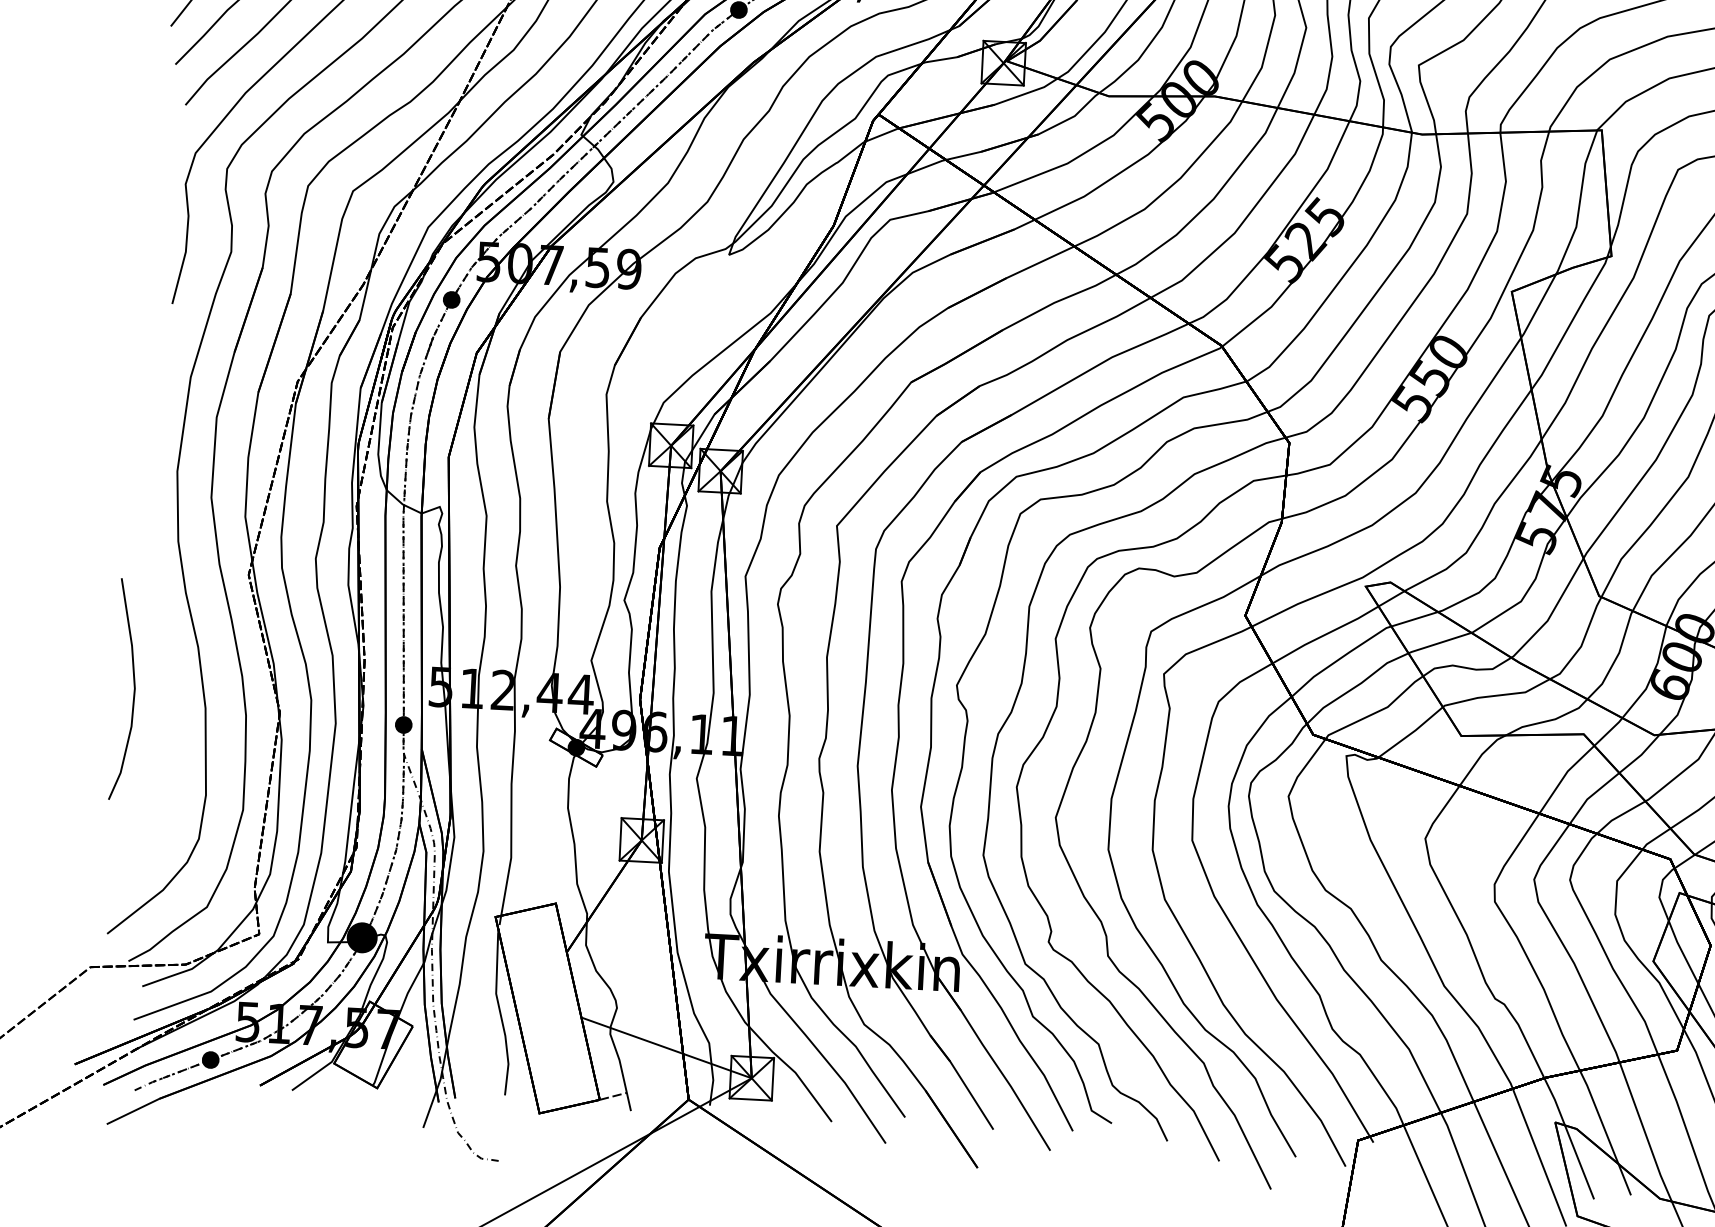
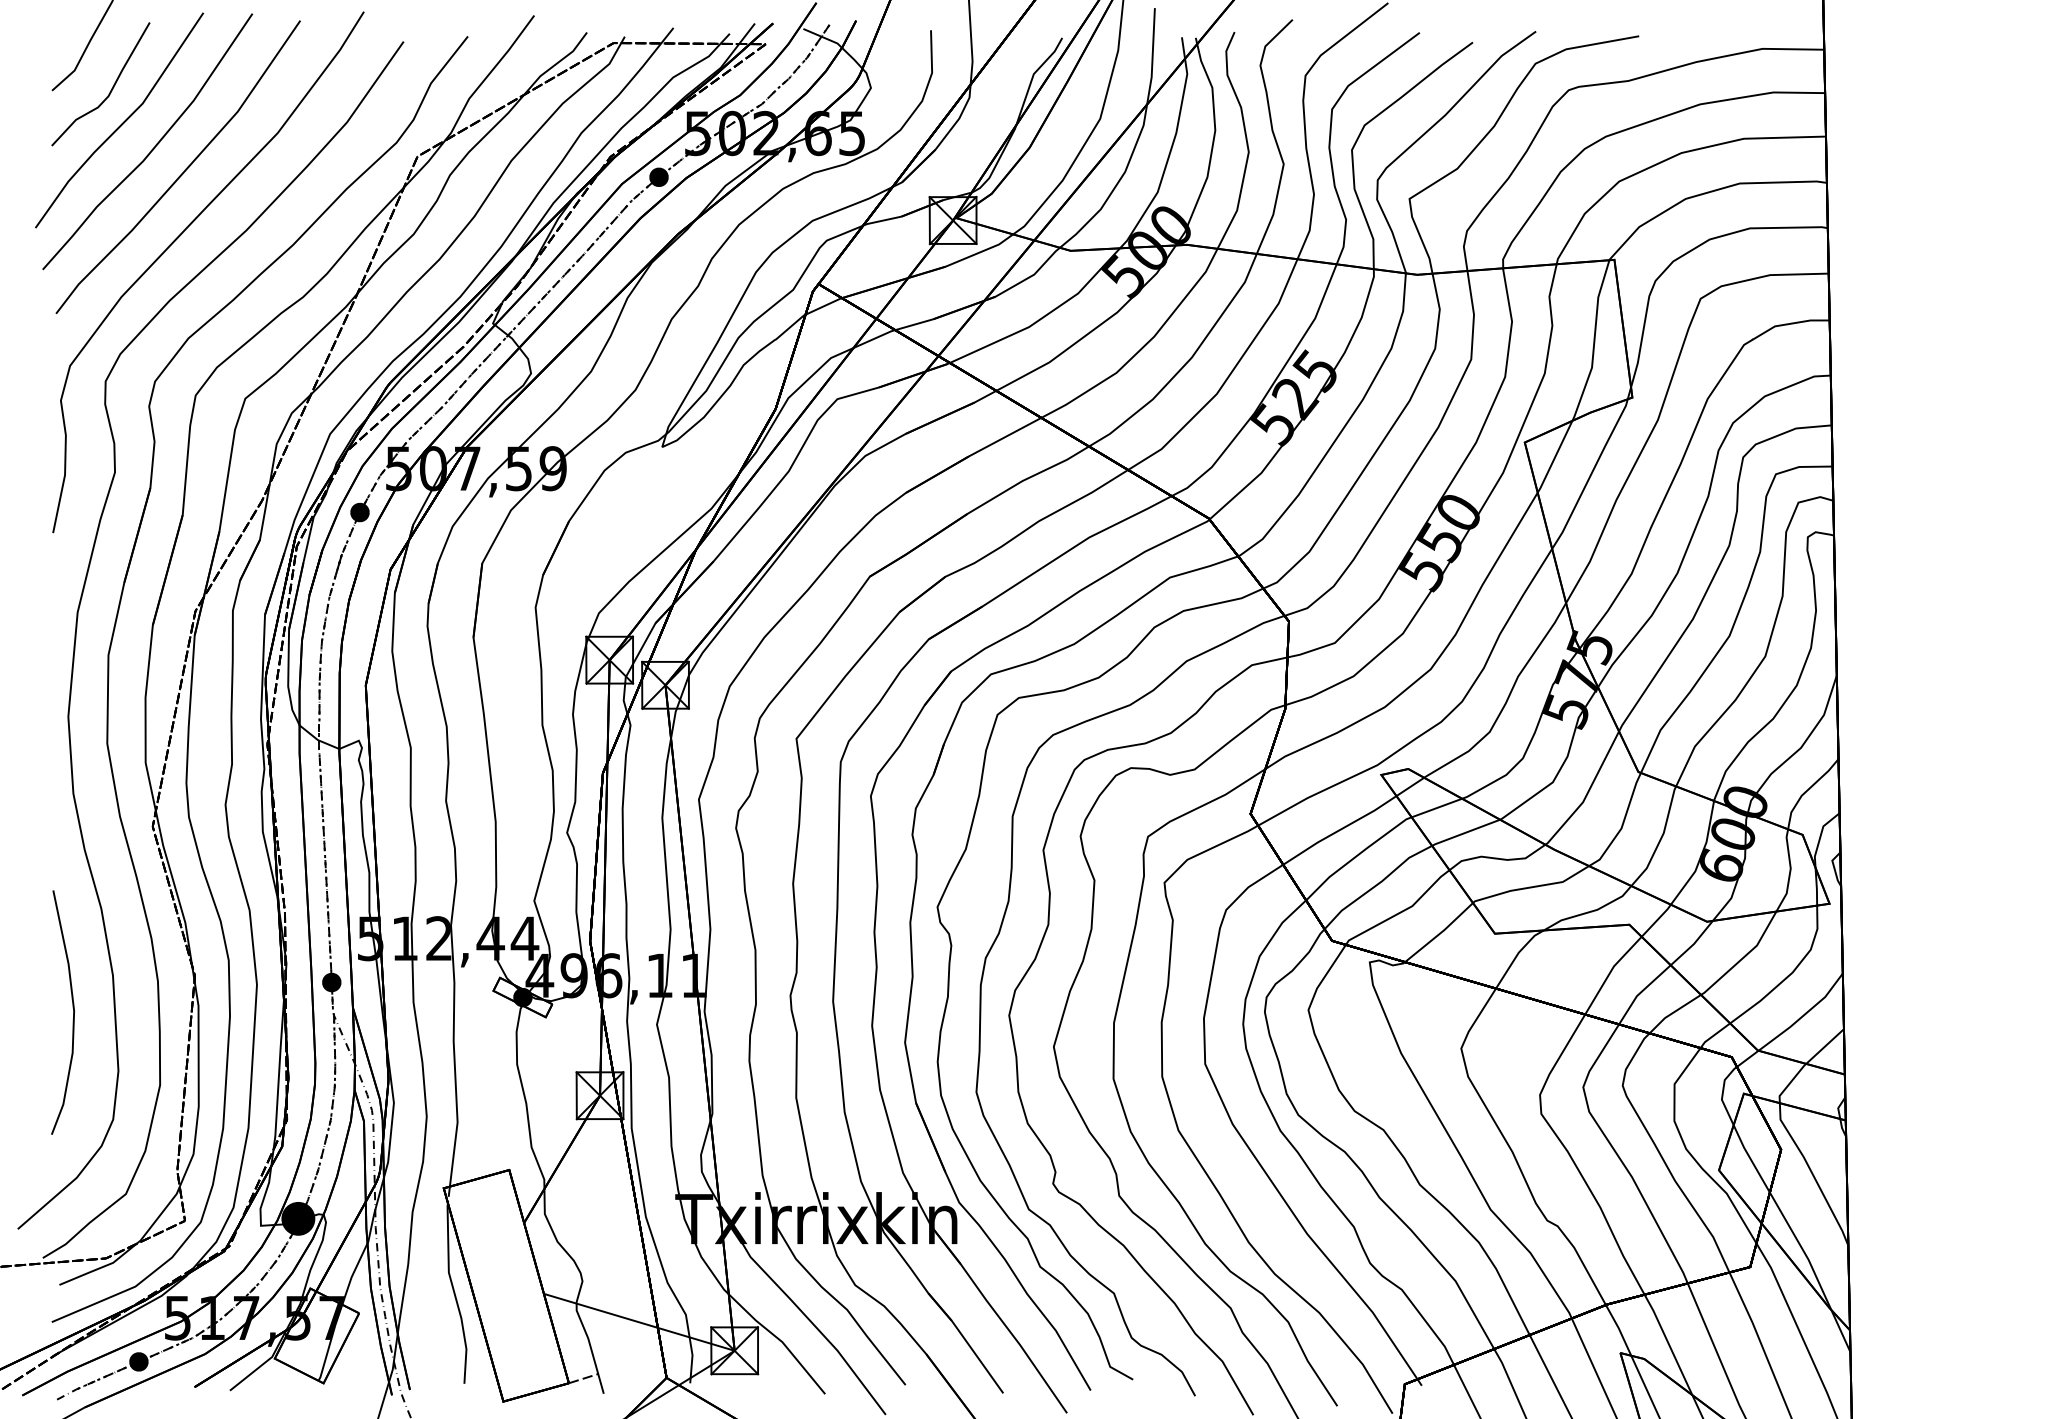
curve: (134, 689) -> (73, 1012), moved

